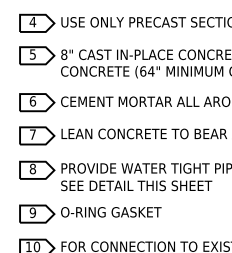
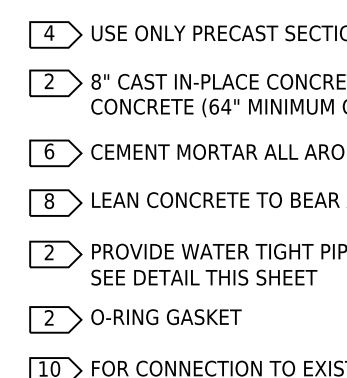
text: (32, 54) -> (48, 81), 5 -> 2
text: (32, 134) -> (48, 200), 7 -> 8
text: (32, 168) -> (48, 251), 8 -> 2
text: (32, 212) -> (48, 317), 9 -> 2

